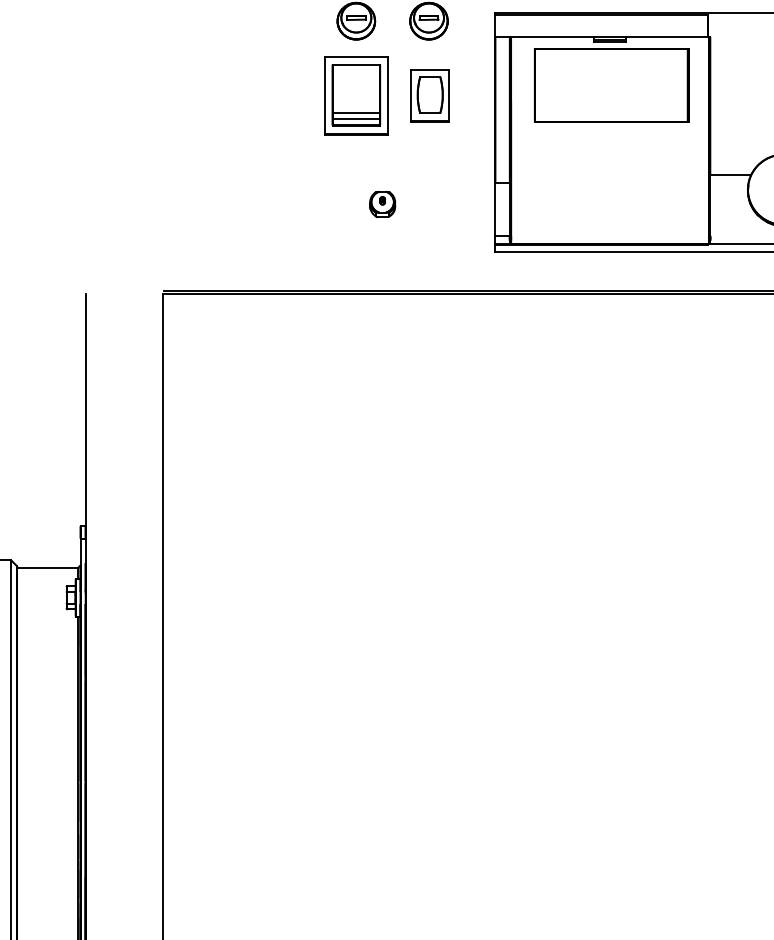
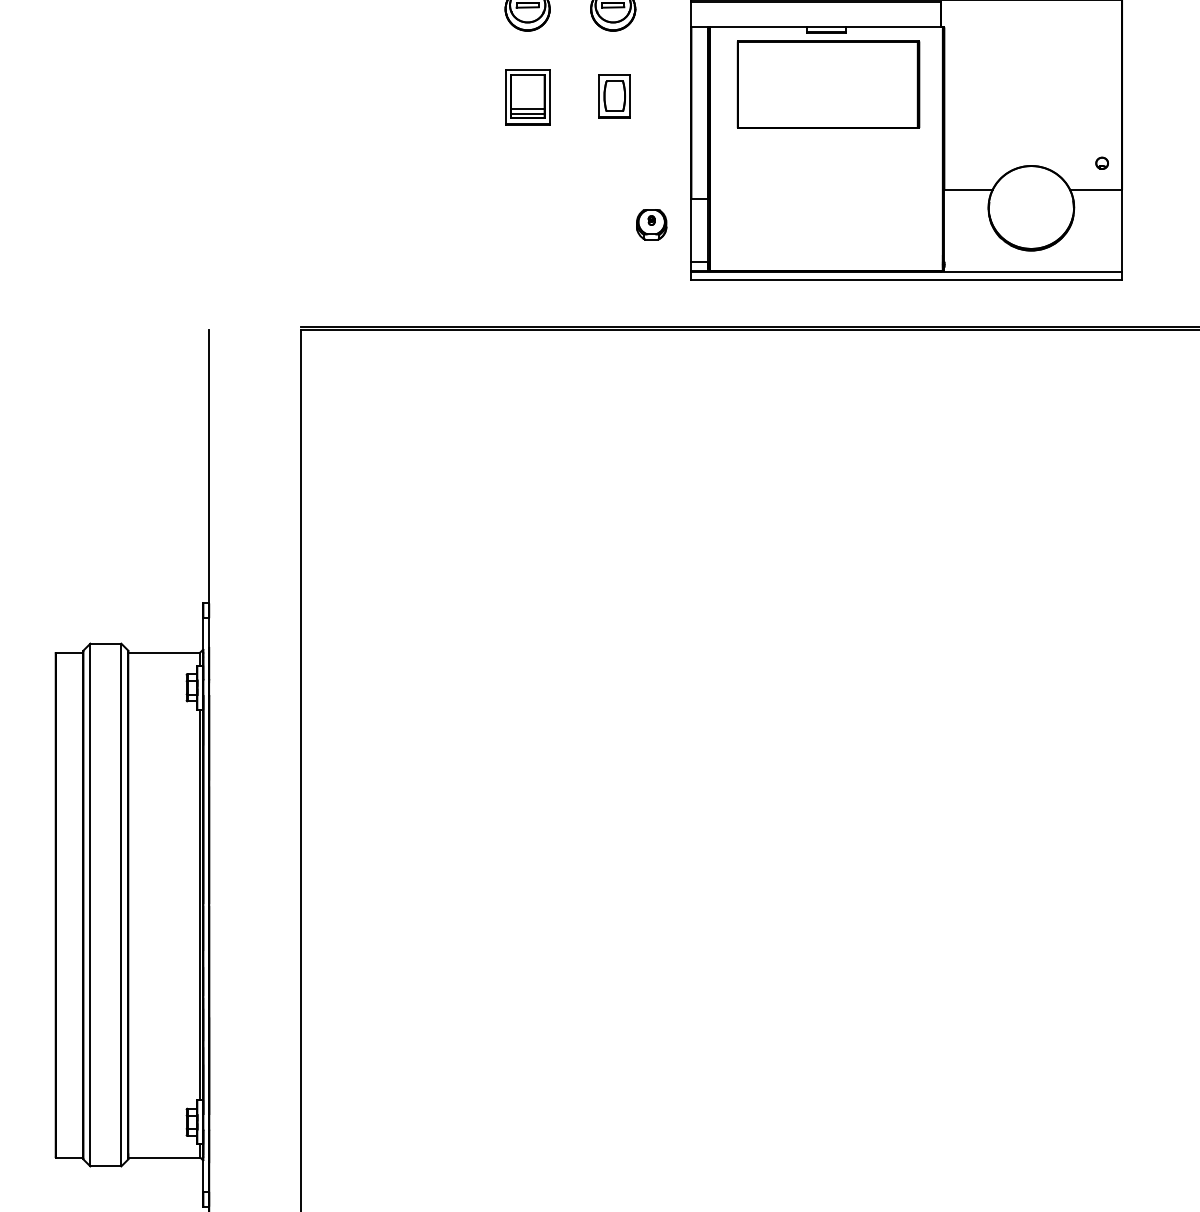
part: (430, 95) -> (614, 96), size x0.7
part: (356, 96) -> (527, 97), size x0.6
part: (382, 204) -> (651, 224), moved

